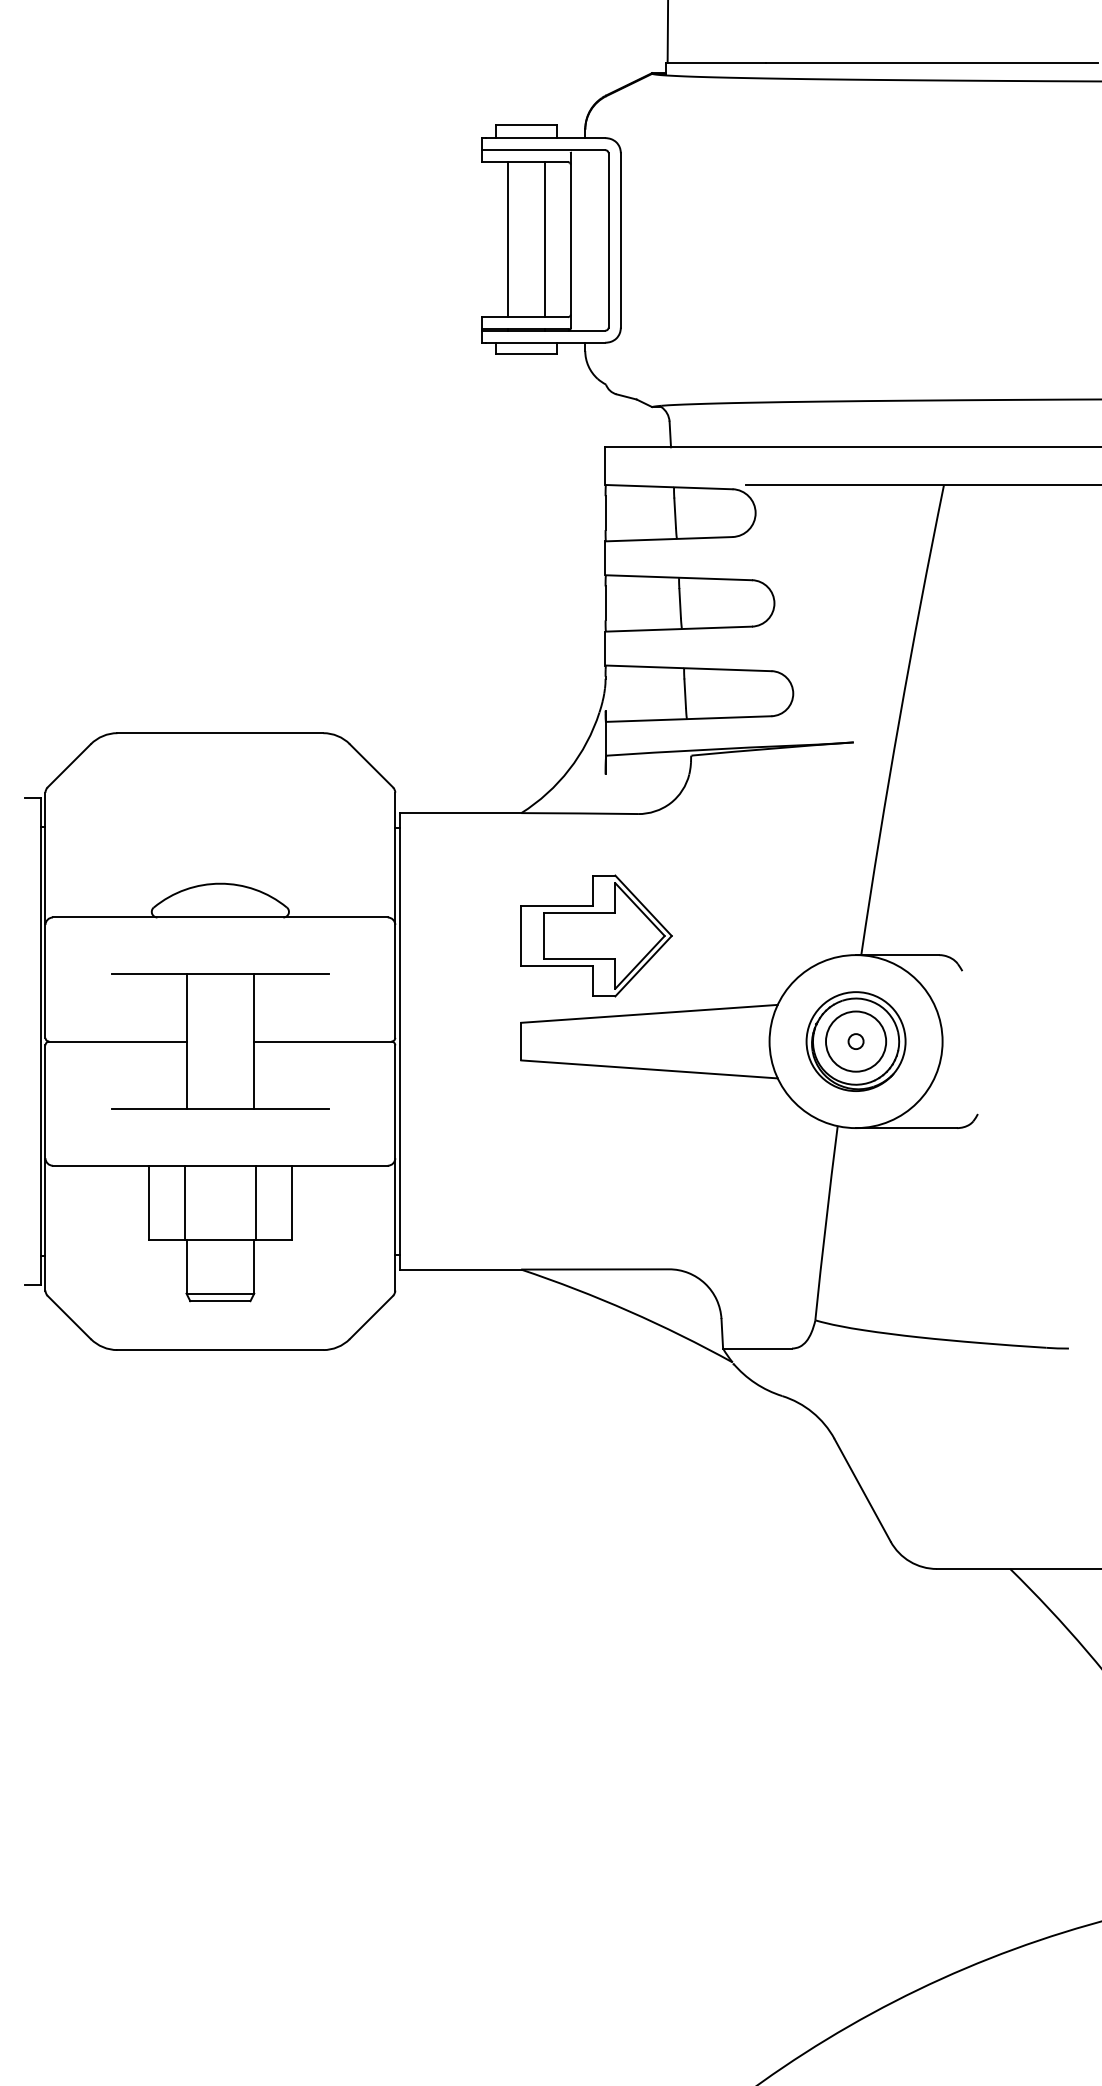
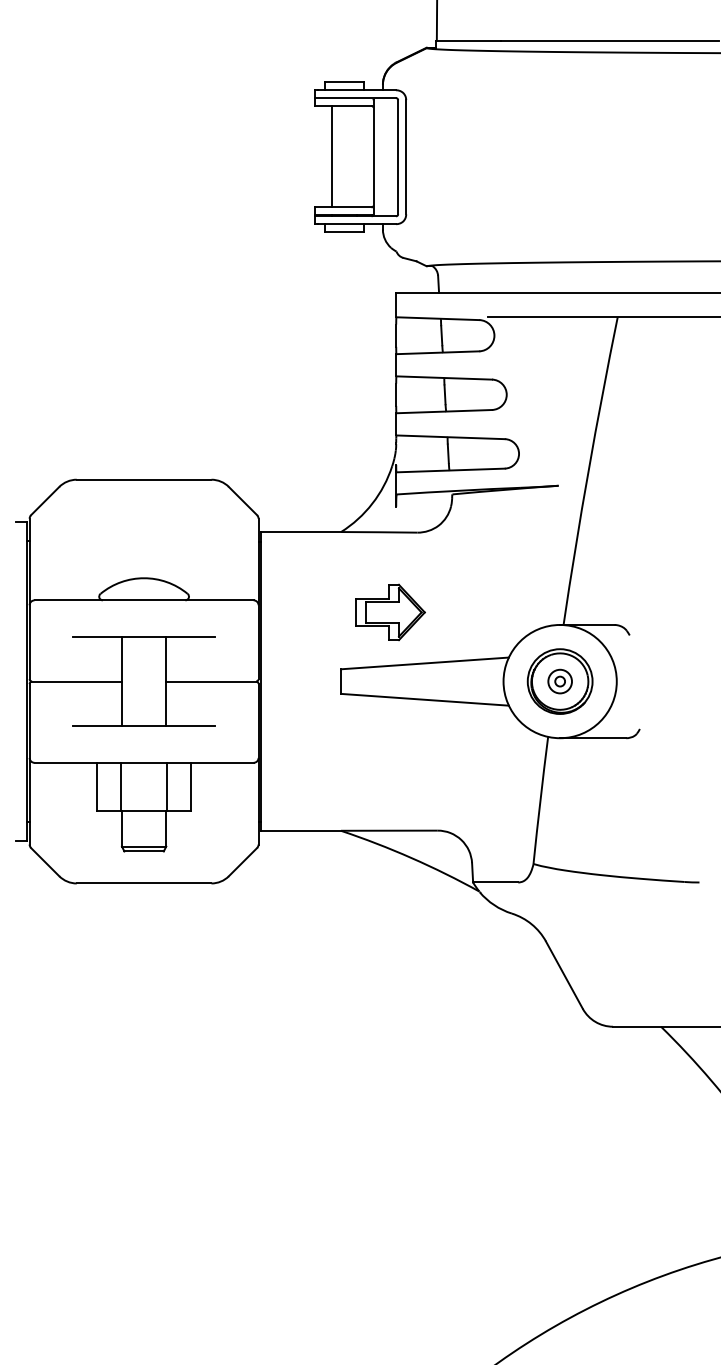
line: (544, 239) -> (356, 156), removed
part: (596, 936) -> (390, 612), size x0.7
circle: (855, 1041) -> (559, 681), size x0.6

